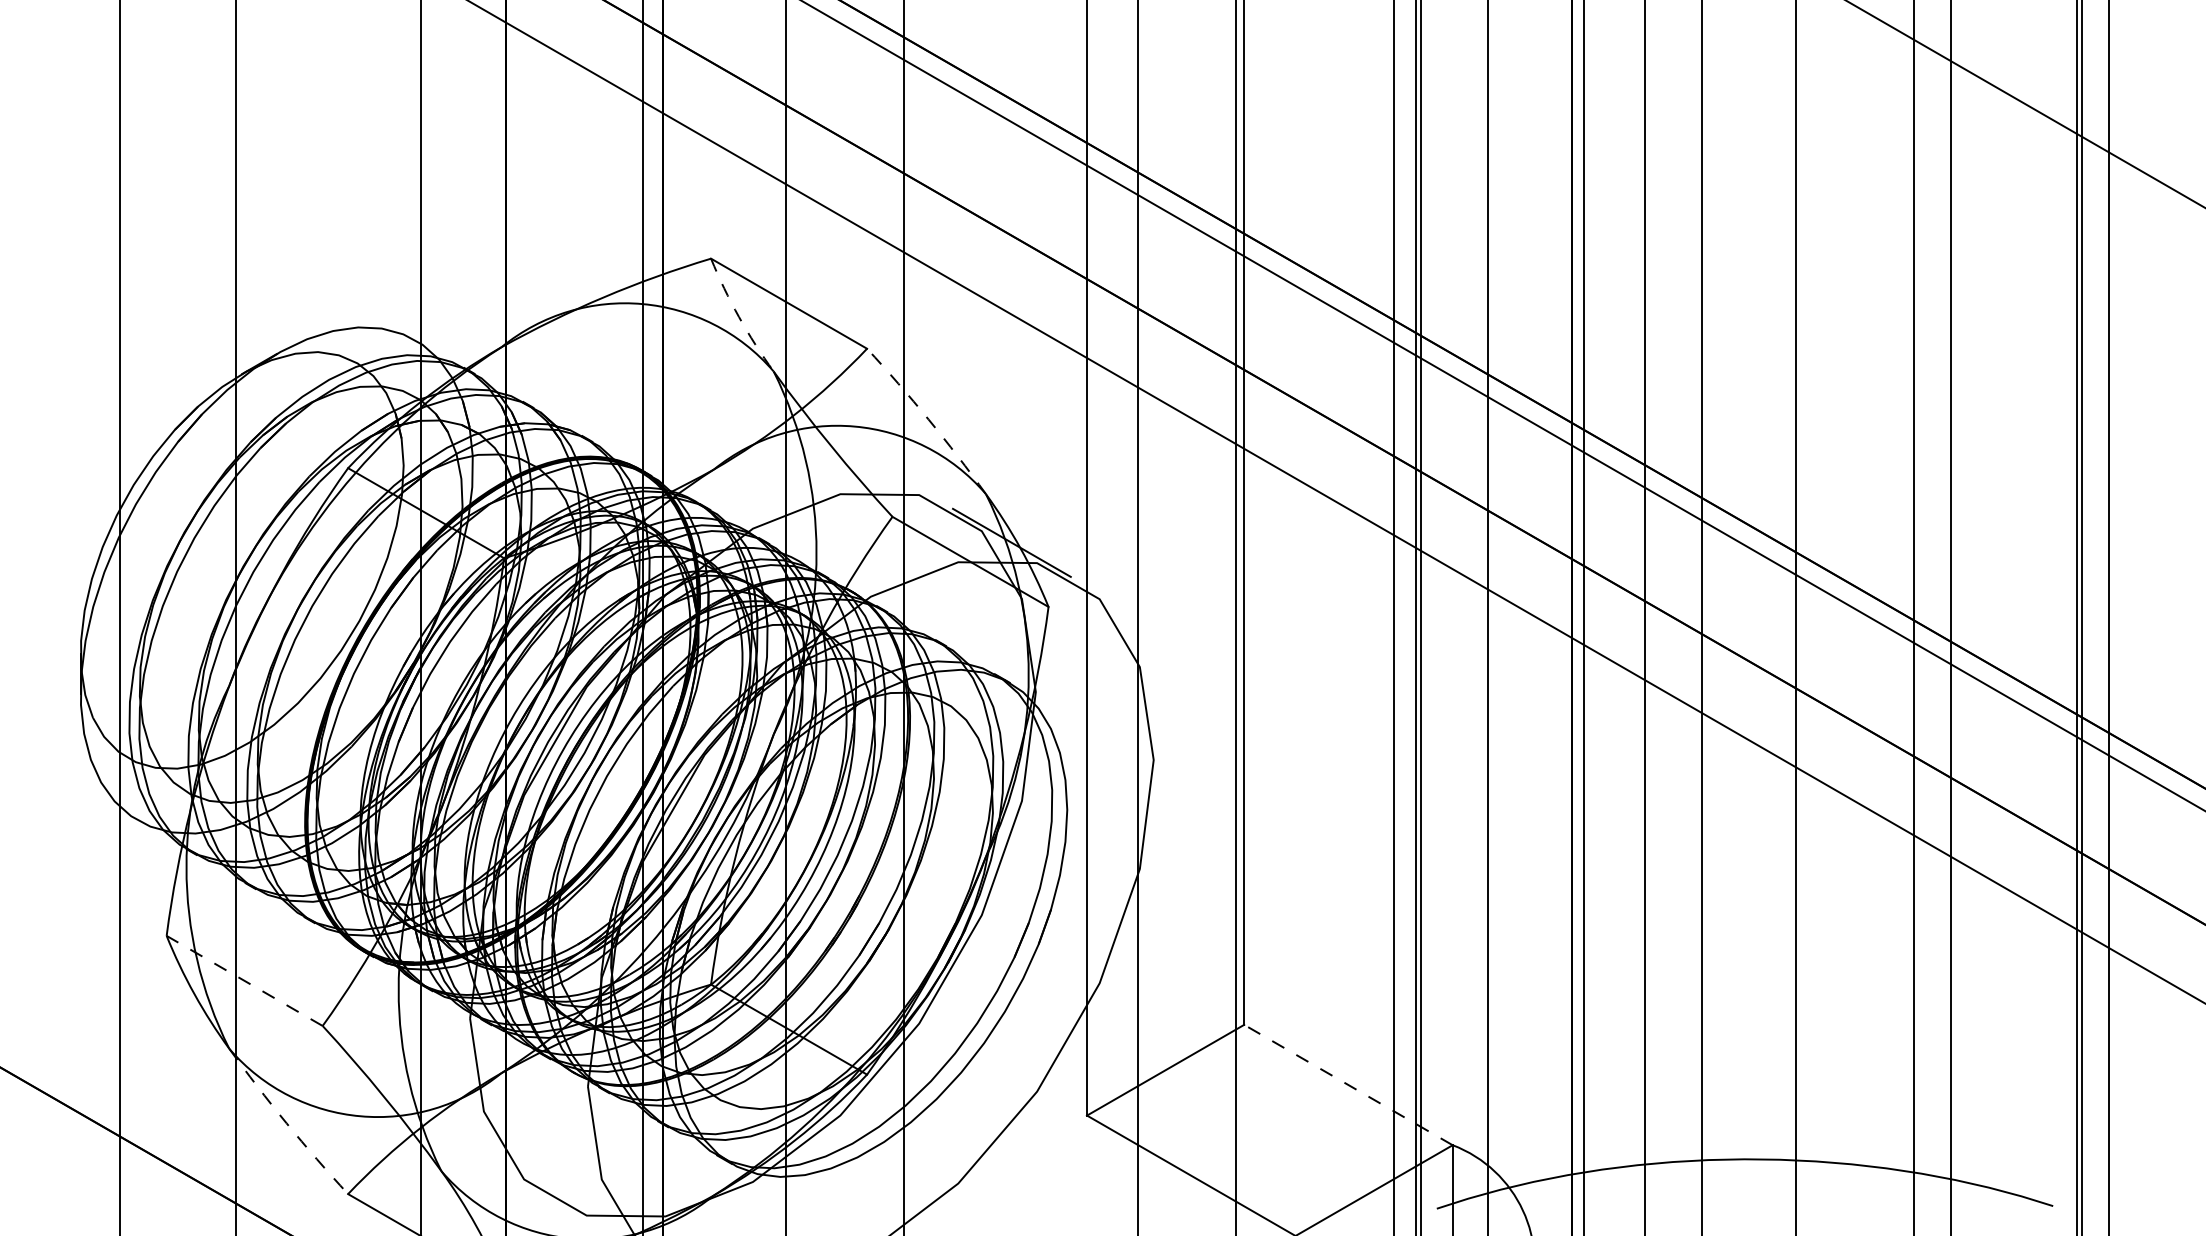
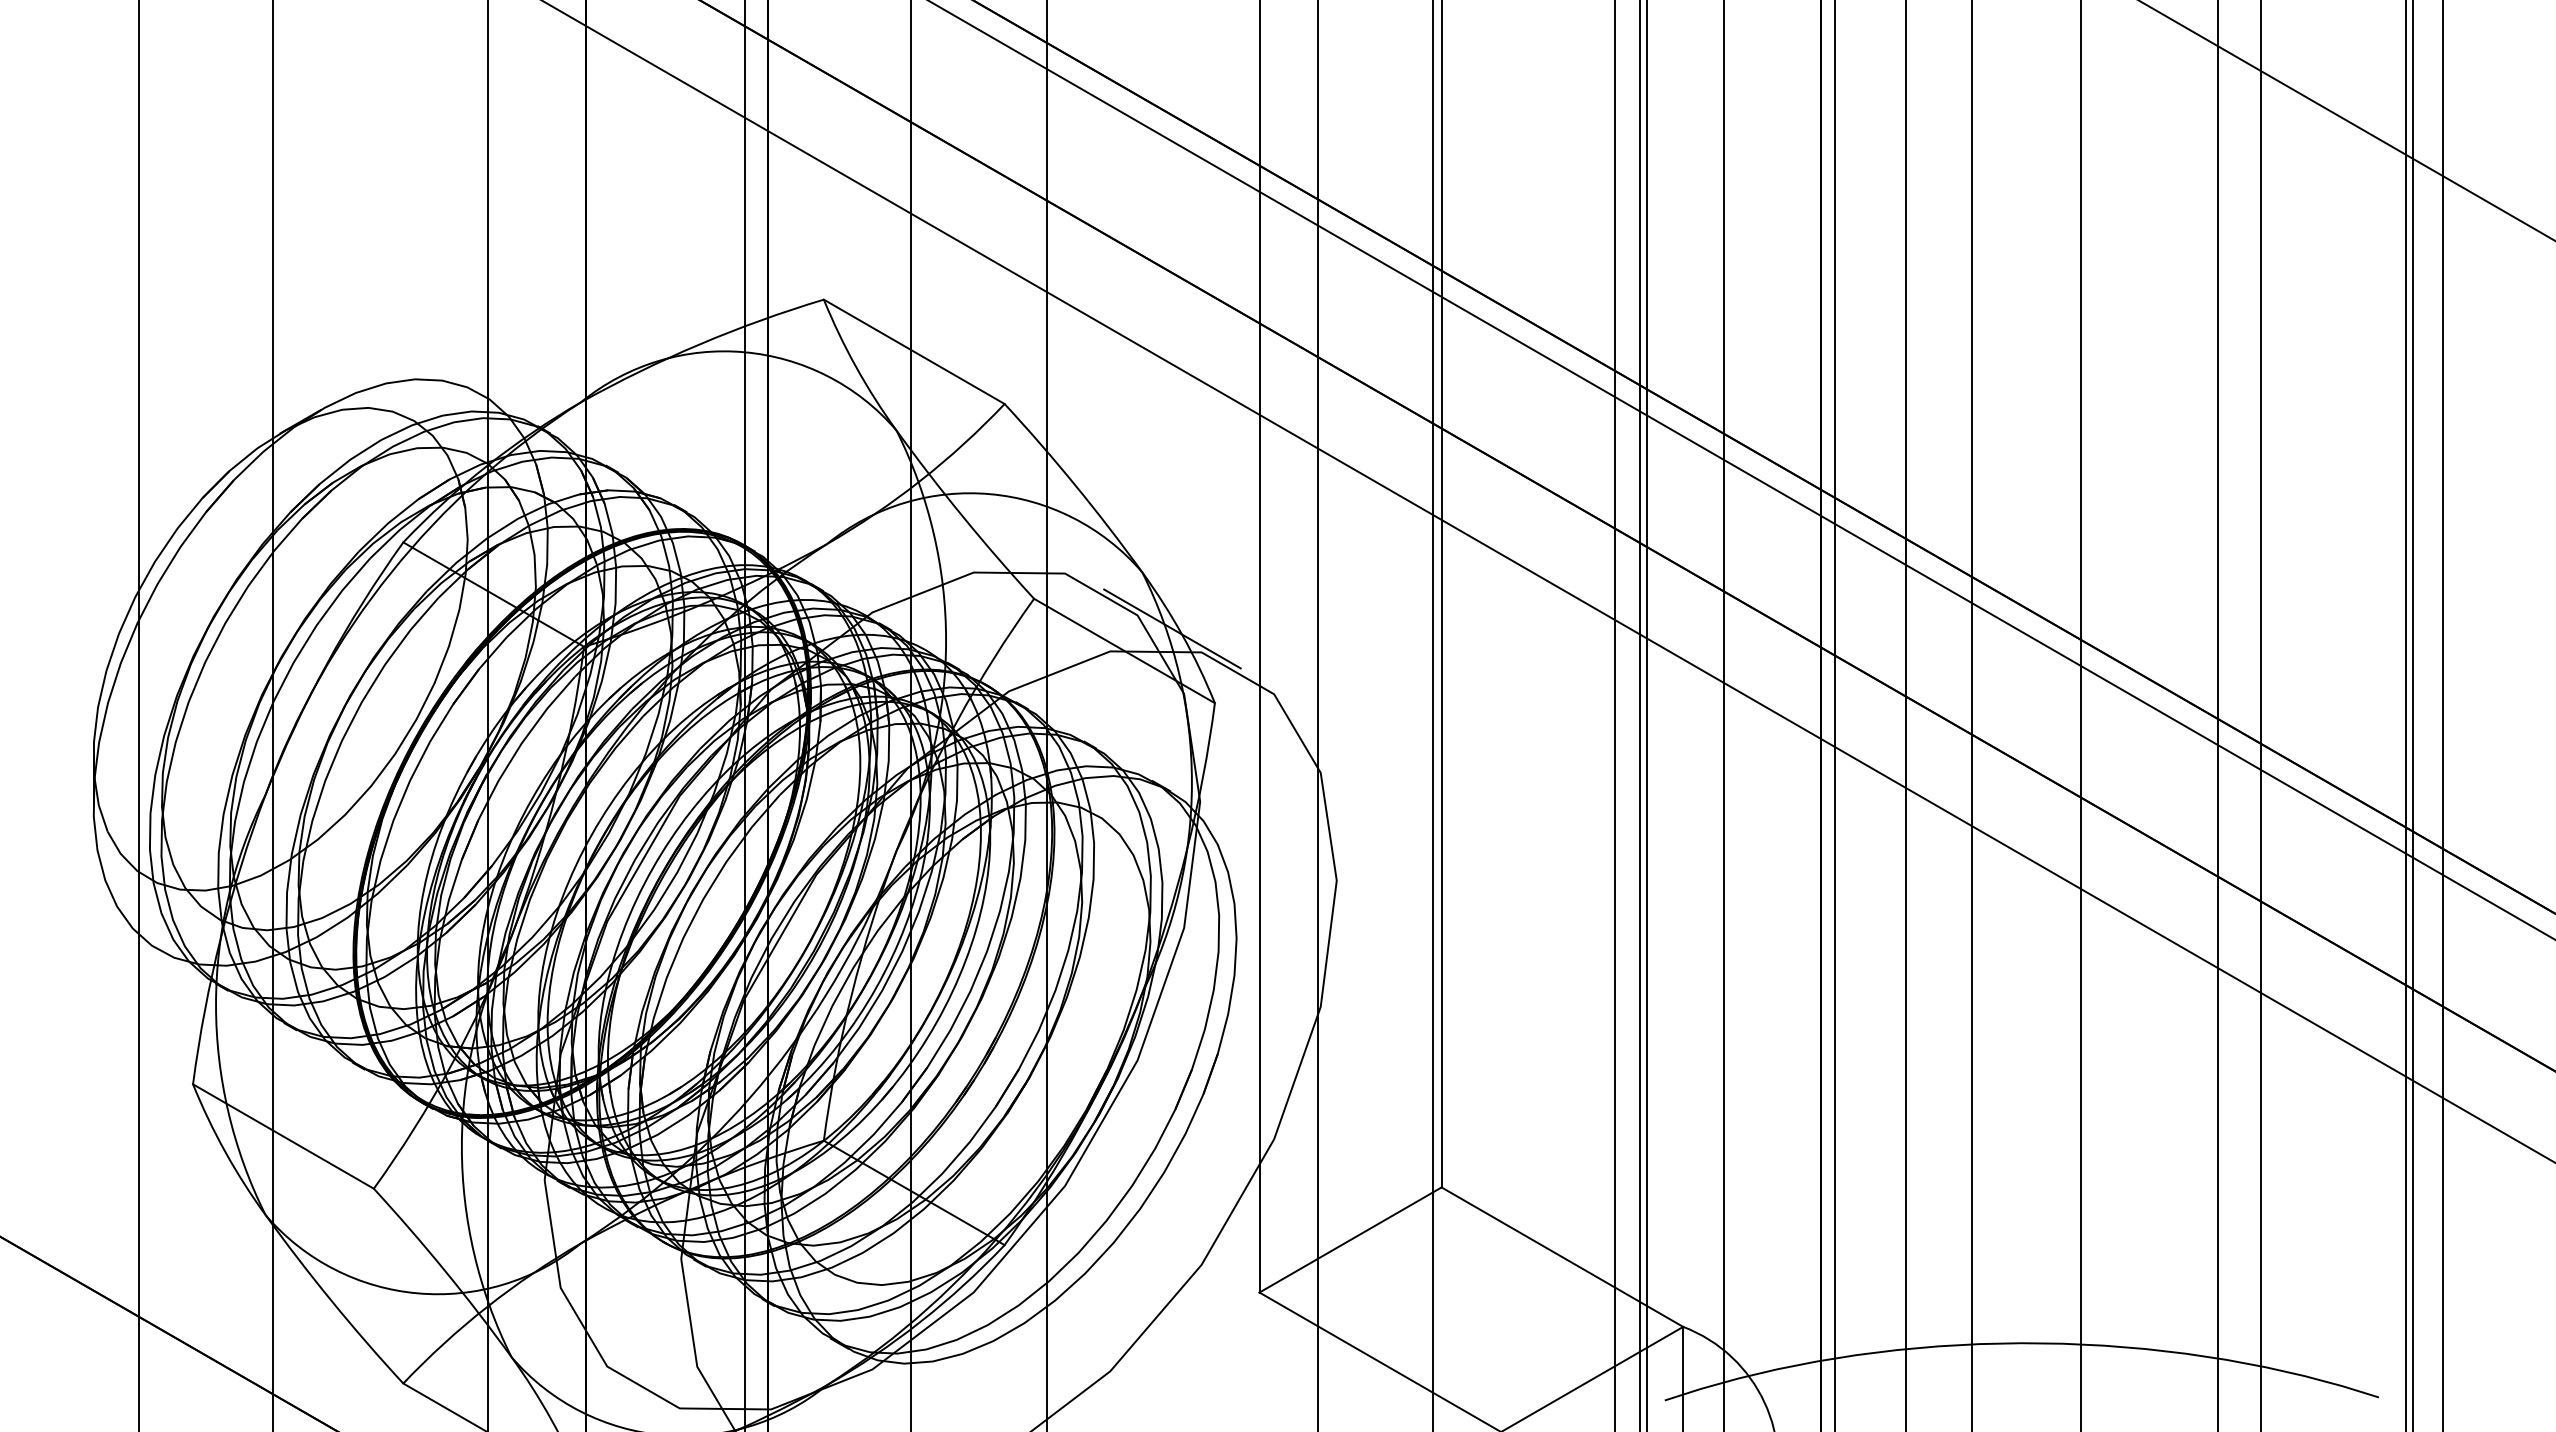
arc: (739, 317) -> (856, 367), dashed -> solid
arc: (928, 419) -> (1075, 485), dashed -> solid
line: (244, 980) -> (283, 1136), dashed -> solid
line: (1348, 1084) -> (1562, 1256), dashed -> solid
arc: (286, 1123) -> (331, 1301), dashed -> solid

